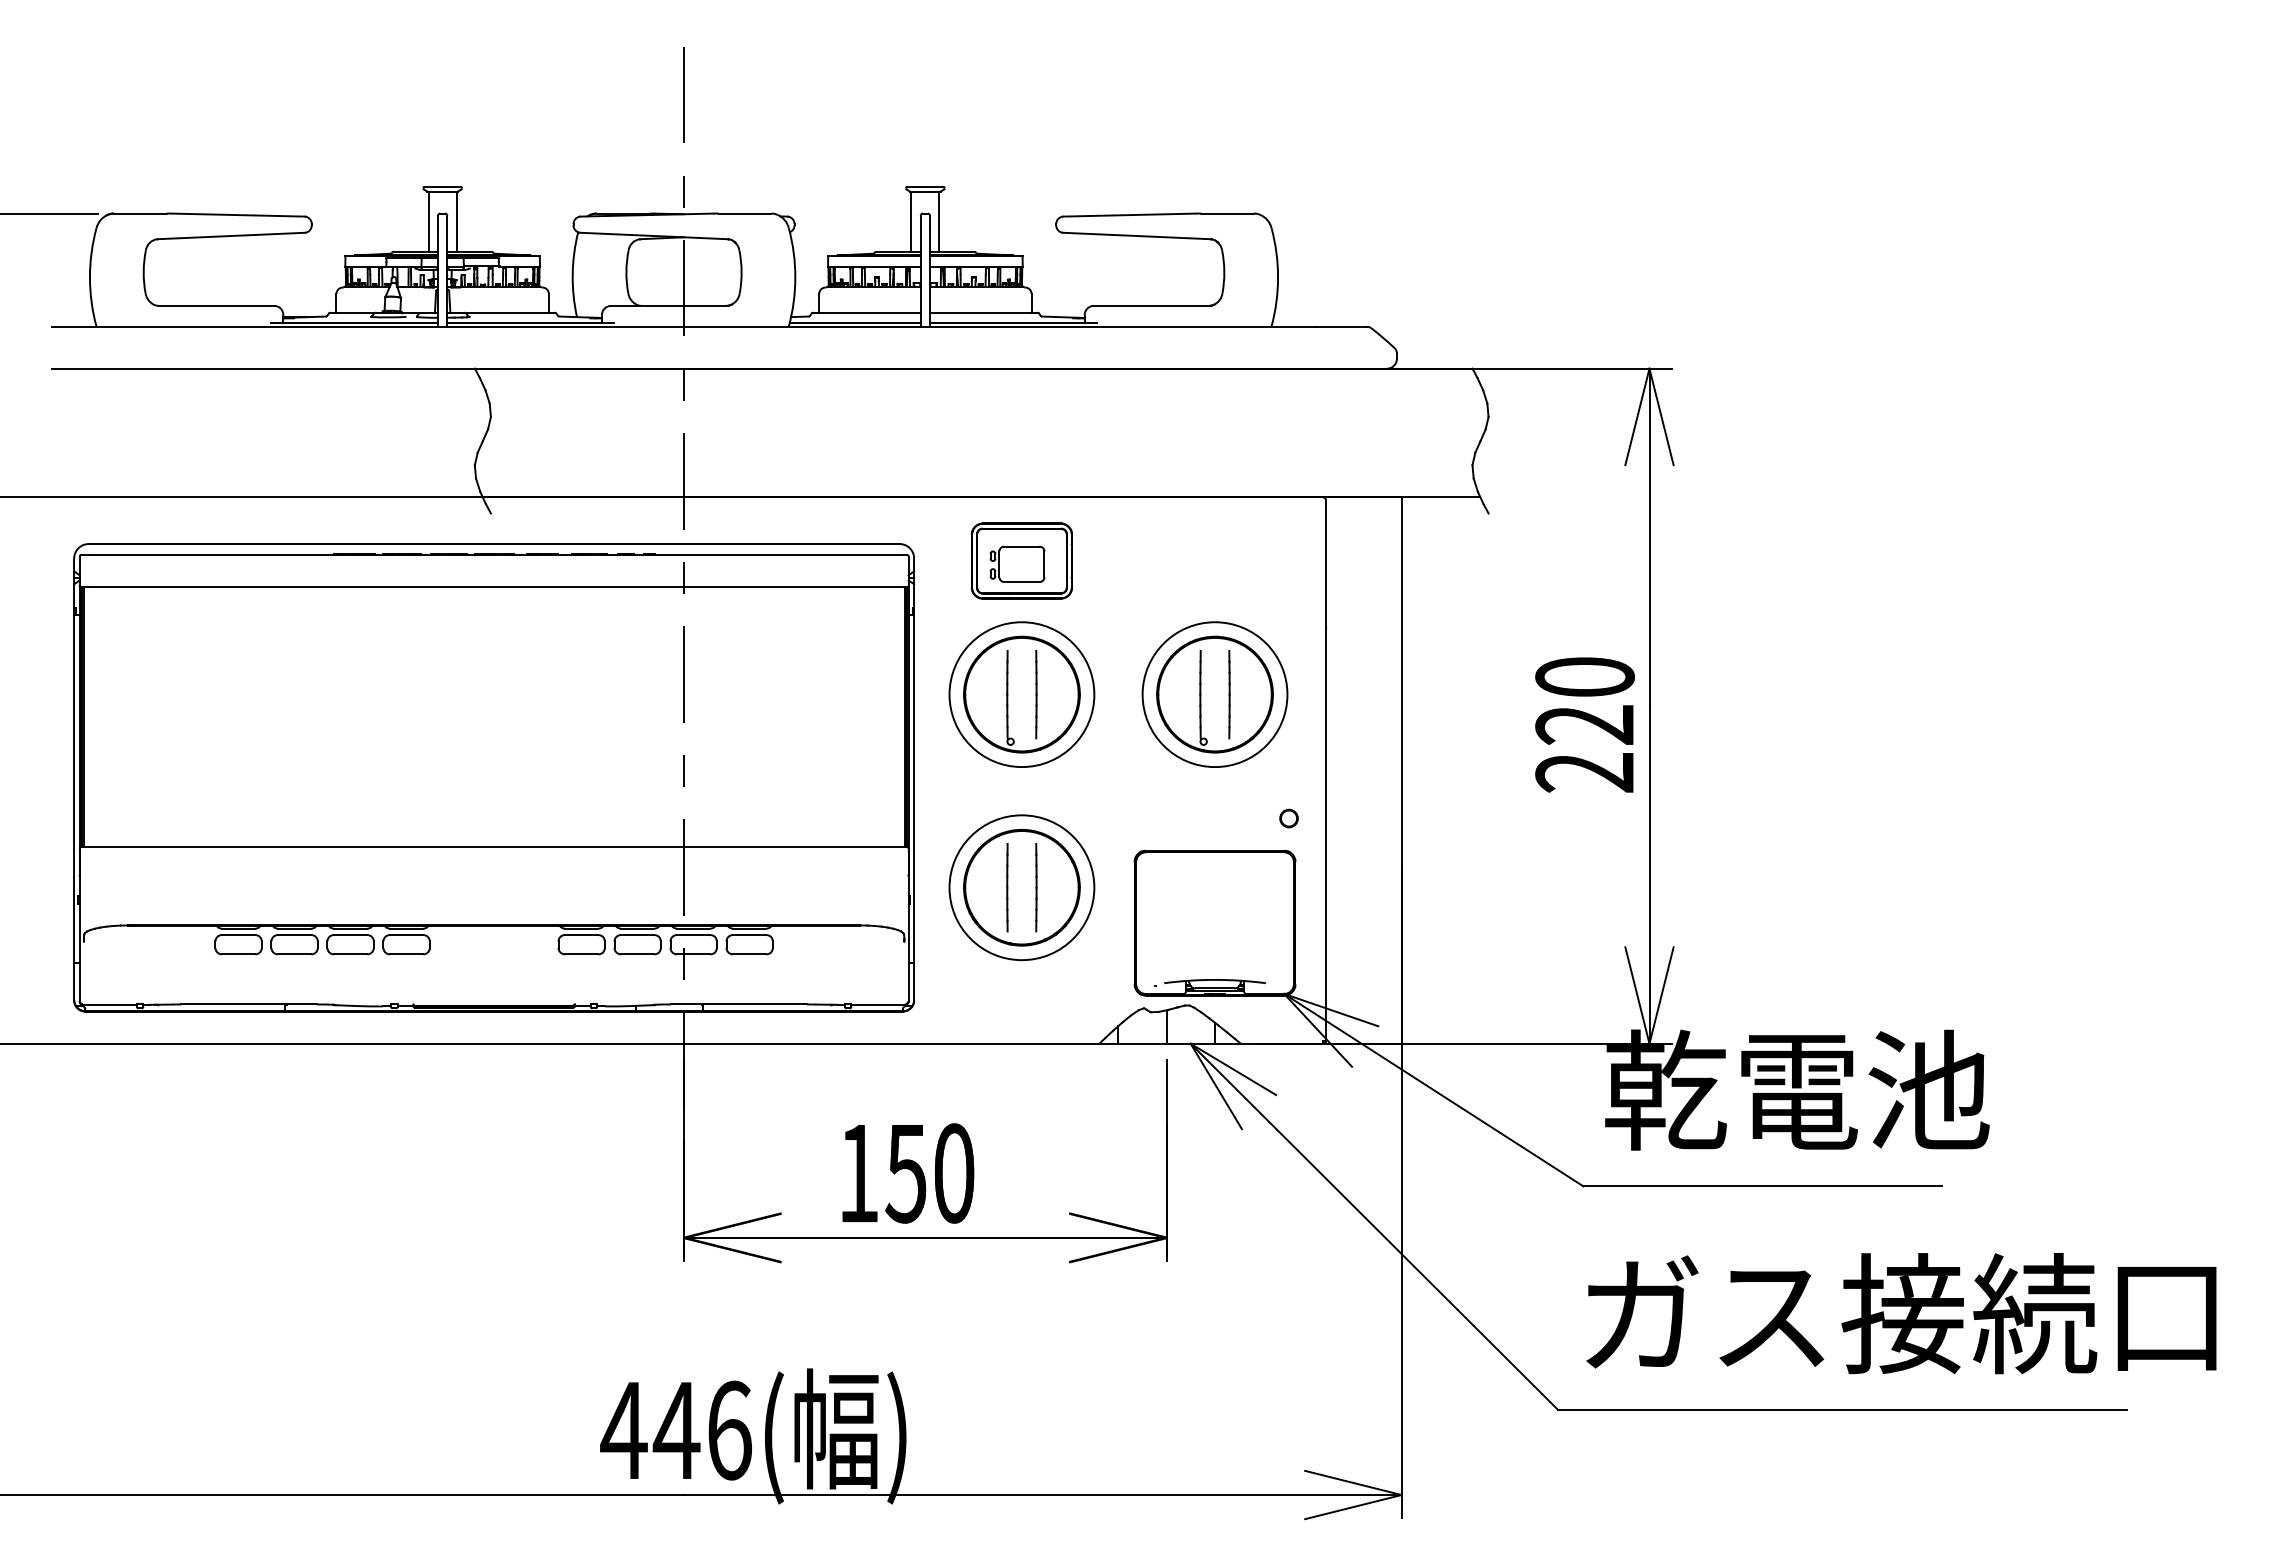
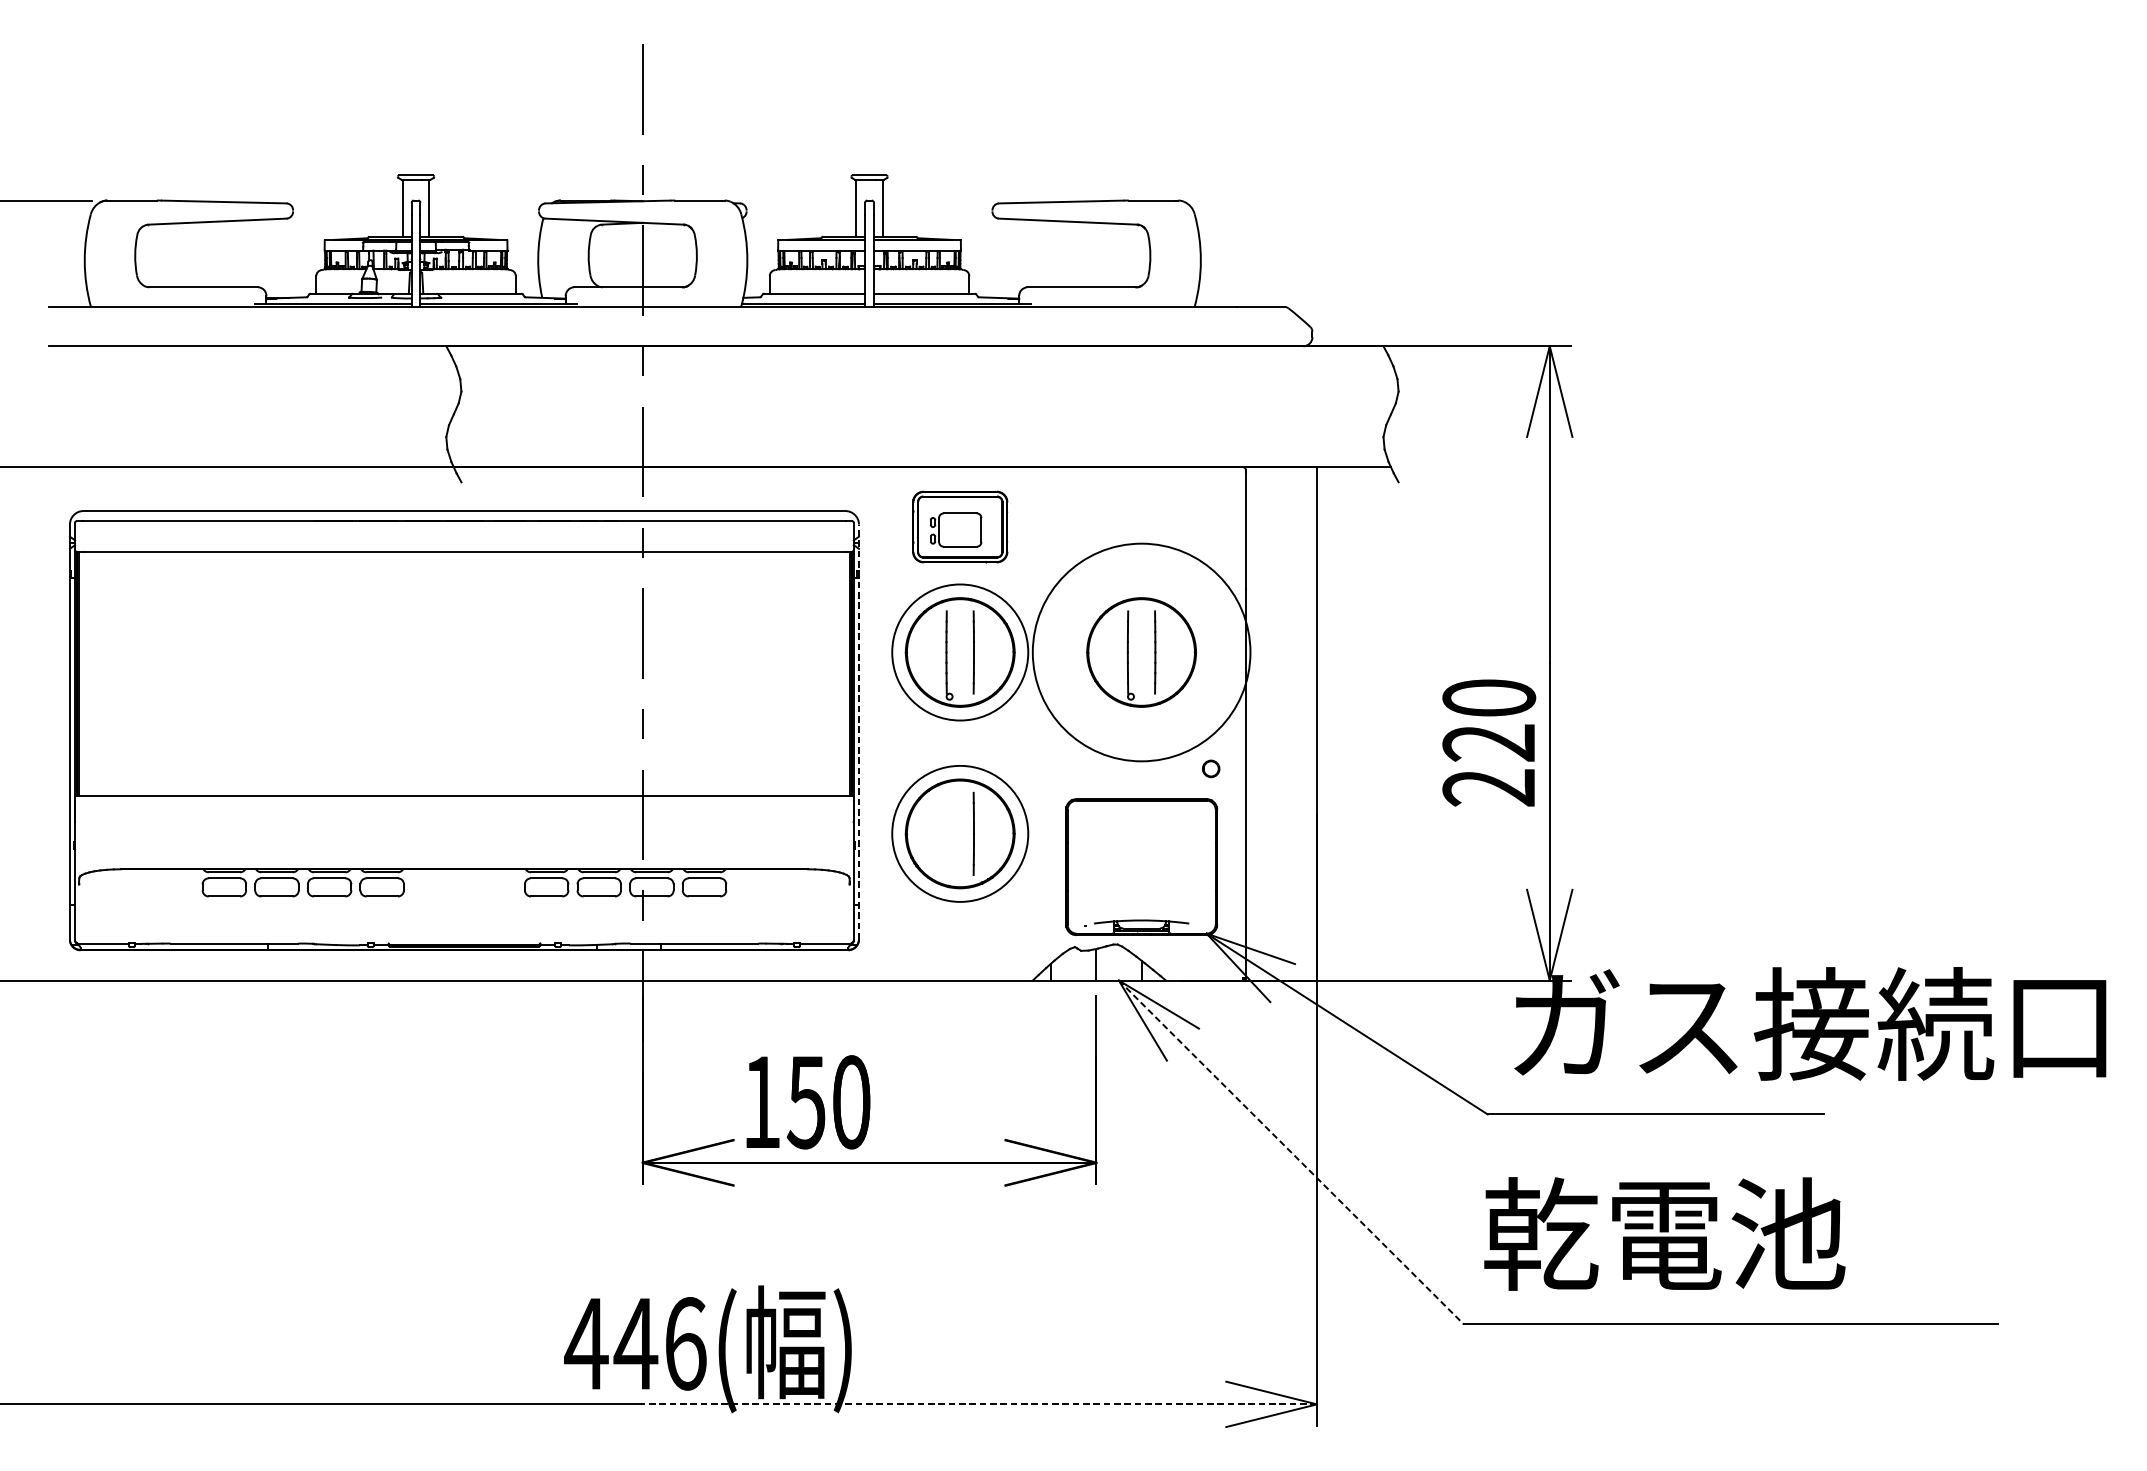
circle: (1214, 694) -> (1141, 652), size x1.6
text: (1584, 724) -> (1488, 742), moved
line: (914, 779) -> (859, 732), solid -> dashed
line: (1007, 887) -> (946, 833), removed
text: (1923, 1089) -> (1807, 1023), 乾電池 -> ガス接続口
text: (908, 1173) -> (808, 1102), moved
line: (1374, 1227) -> (1291, 1153), solid -> dashed
text: (1897, 1313) -> (1782, 1233), ガス接続口 -> 乾電池
line: (1042, 1495) -> (979, 1404), solid -> dashed

